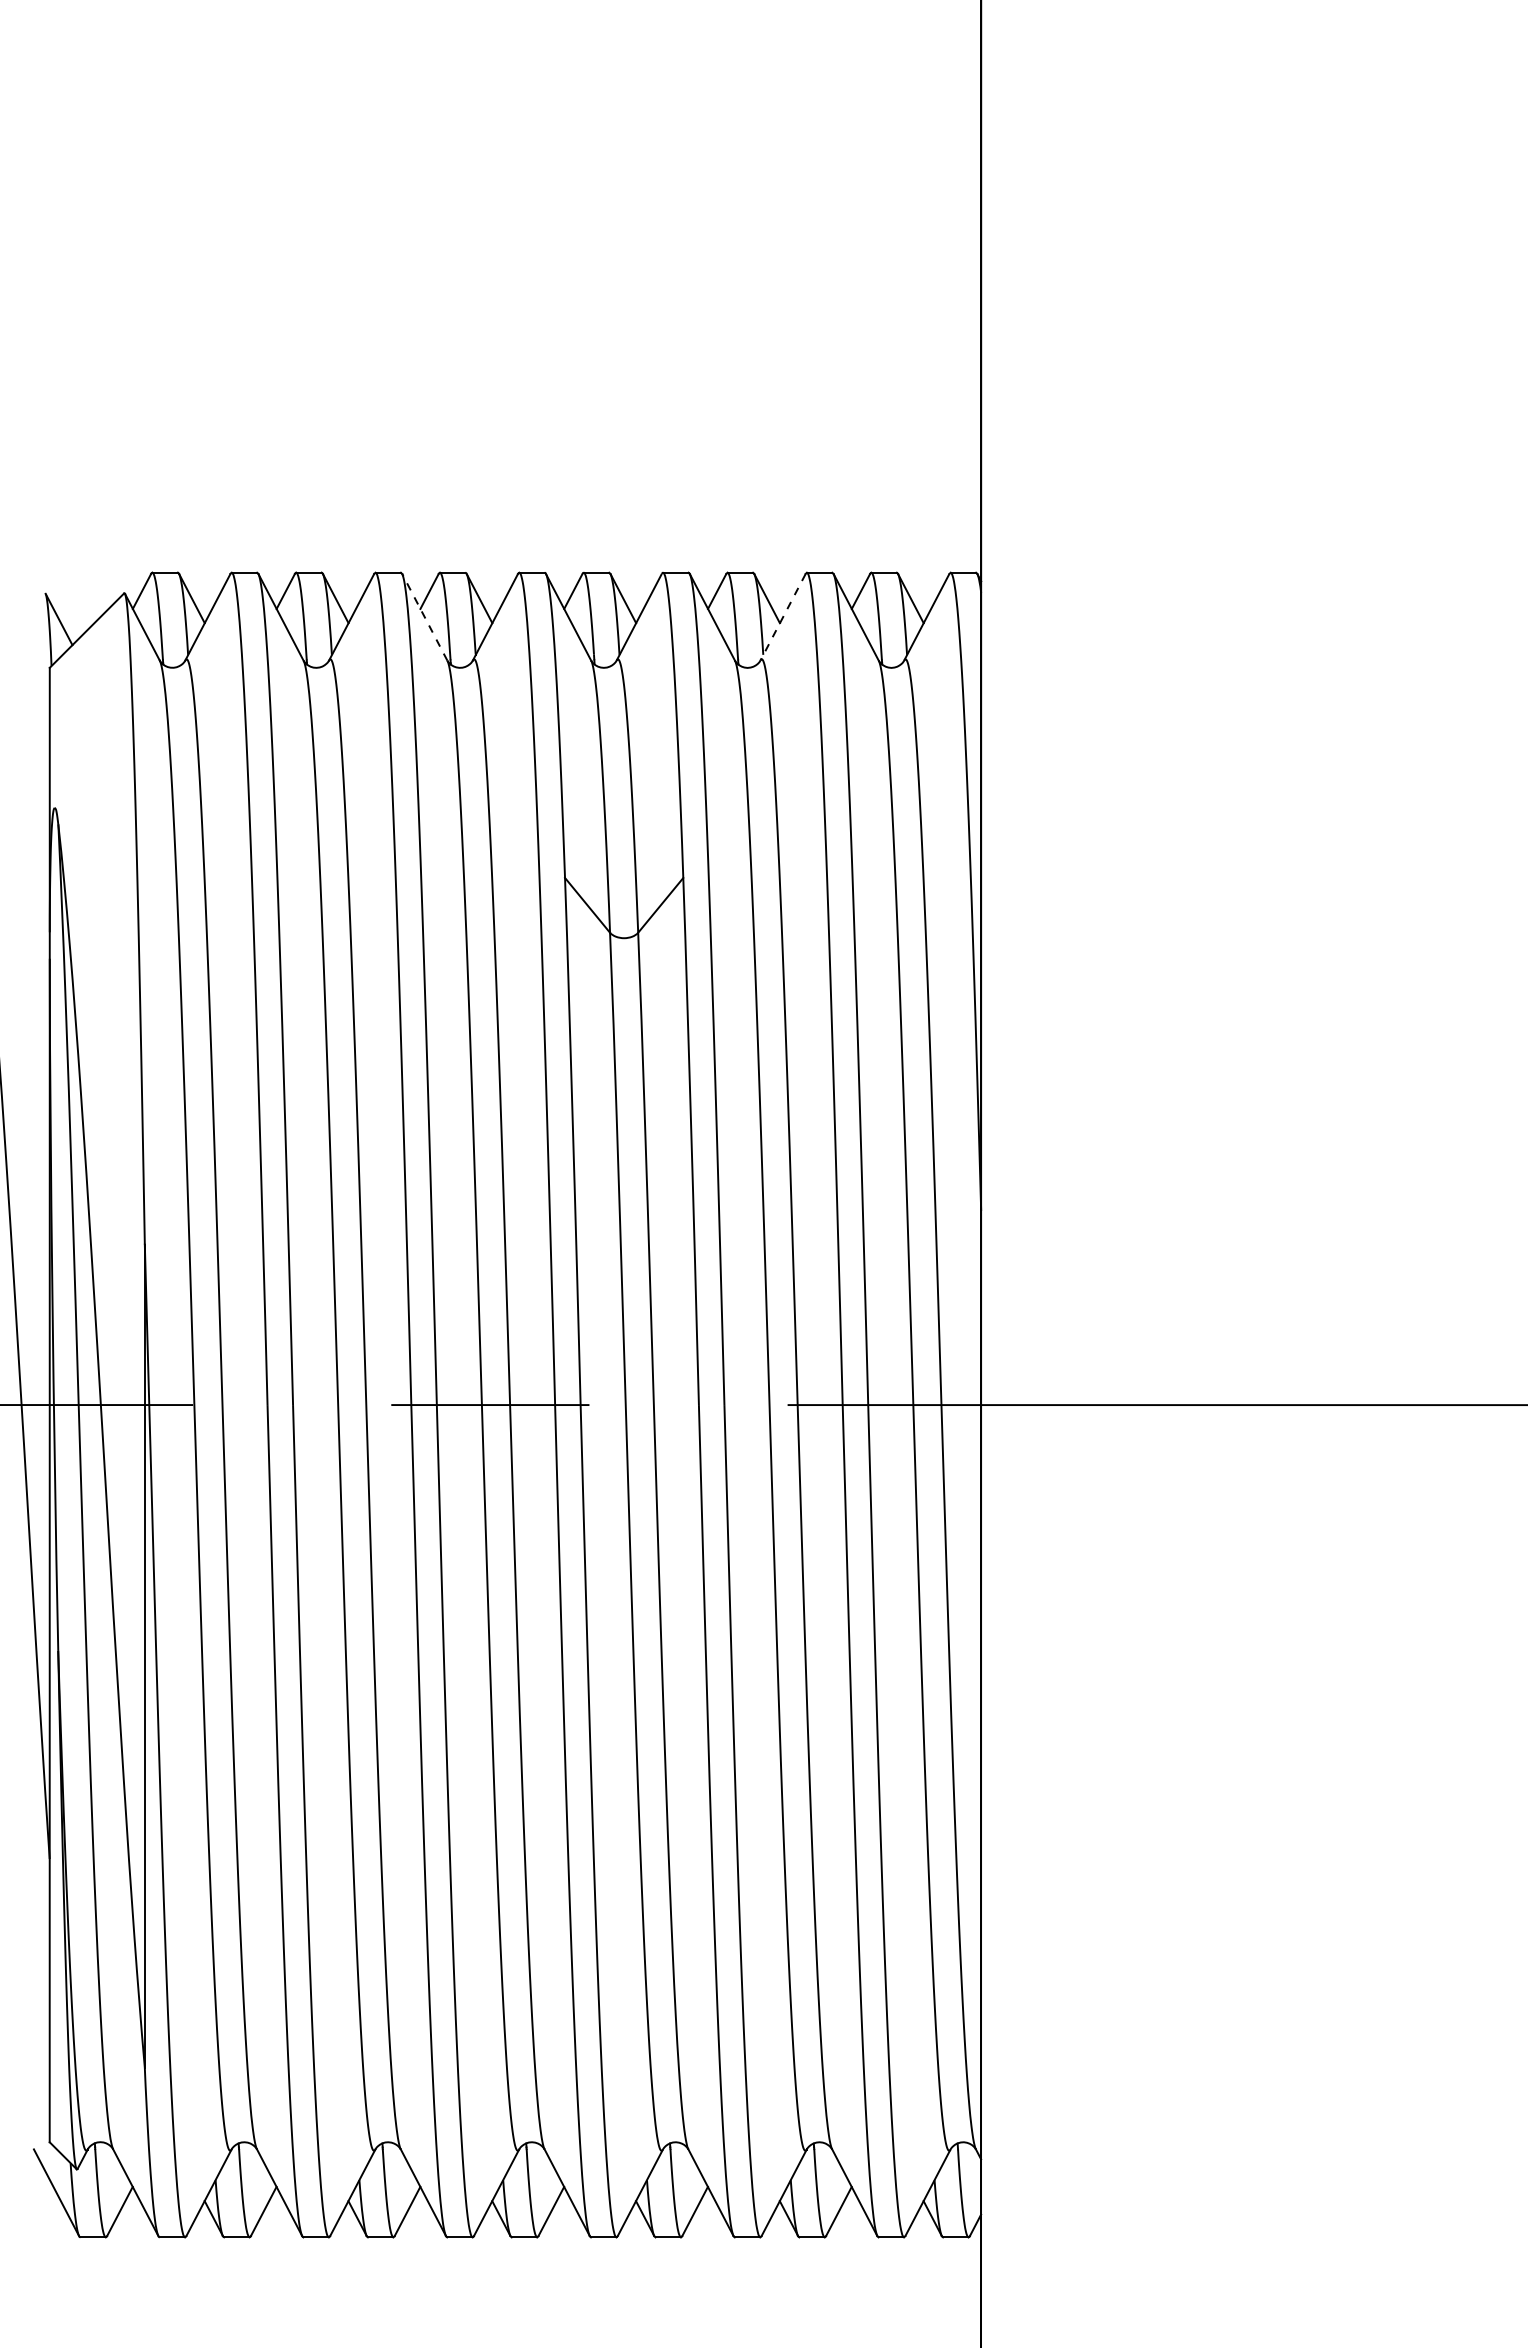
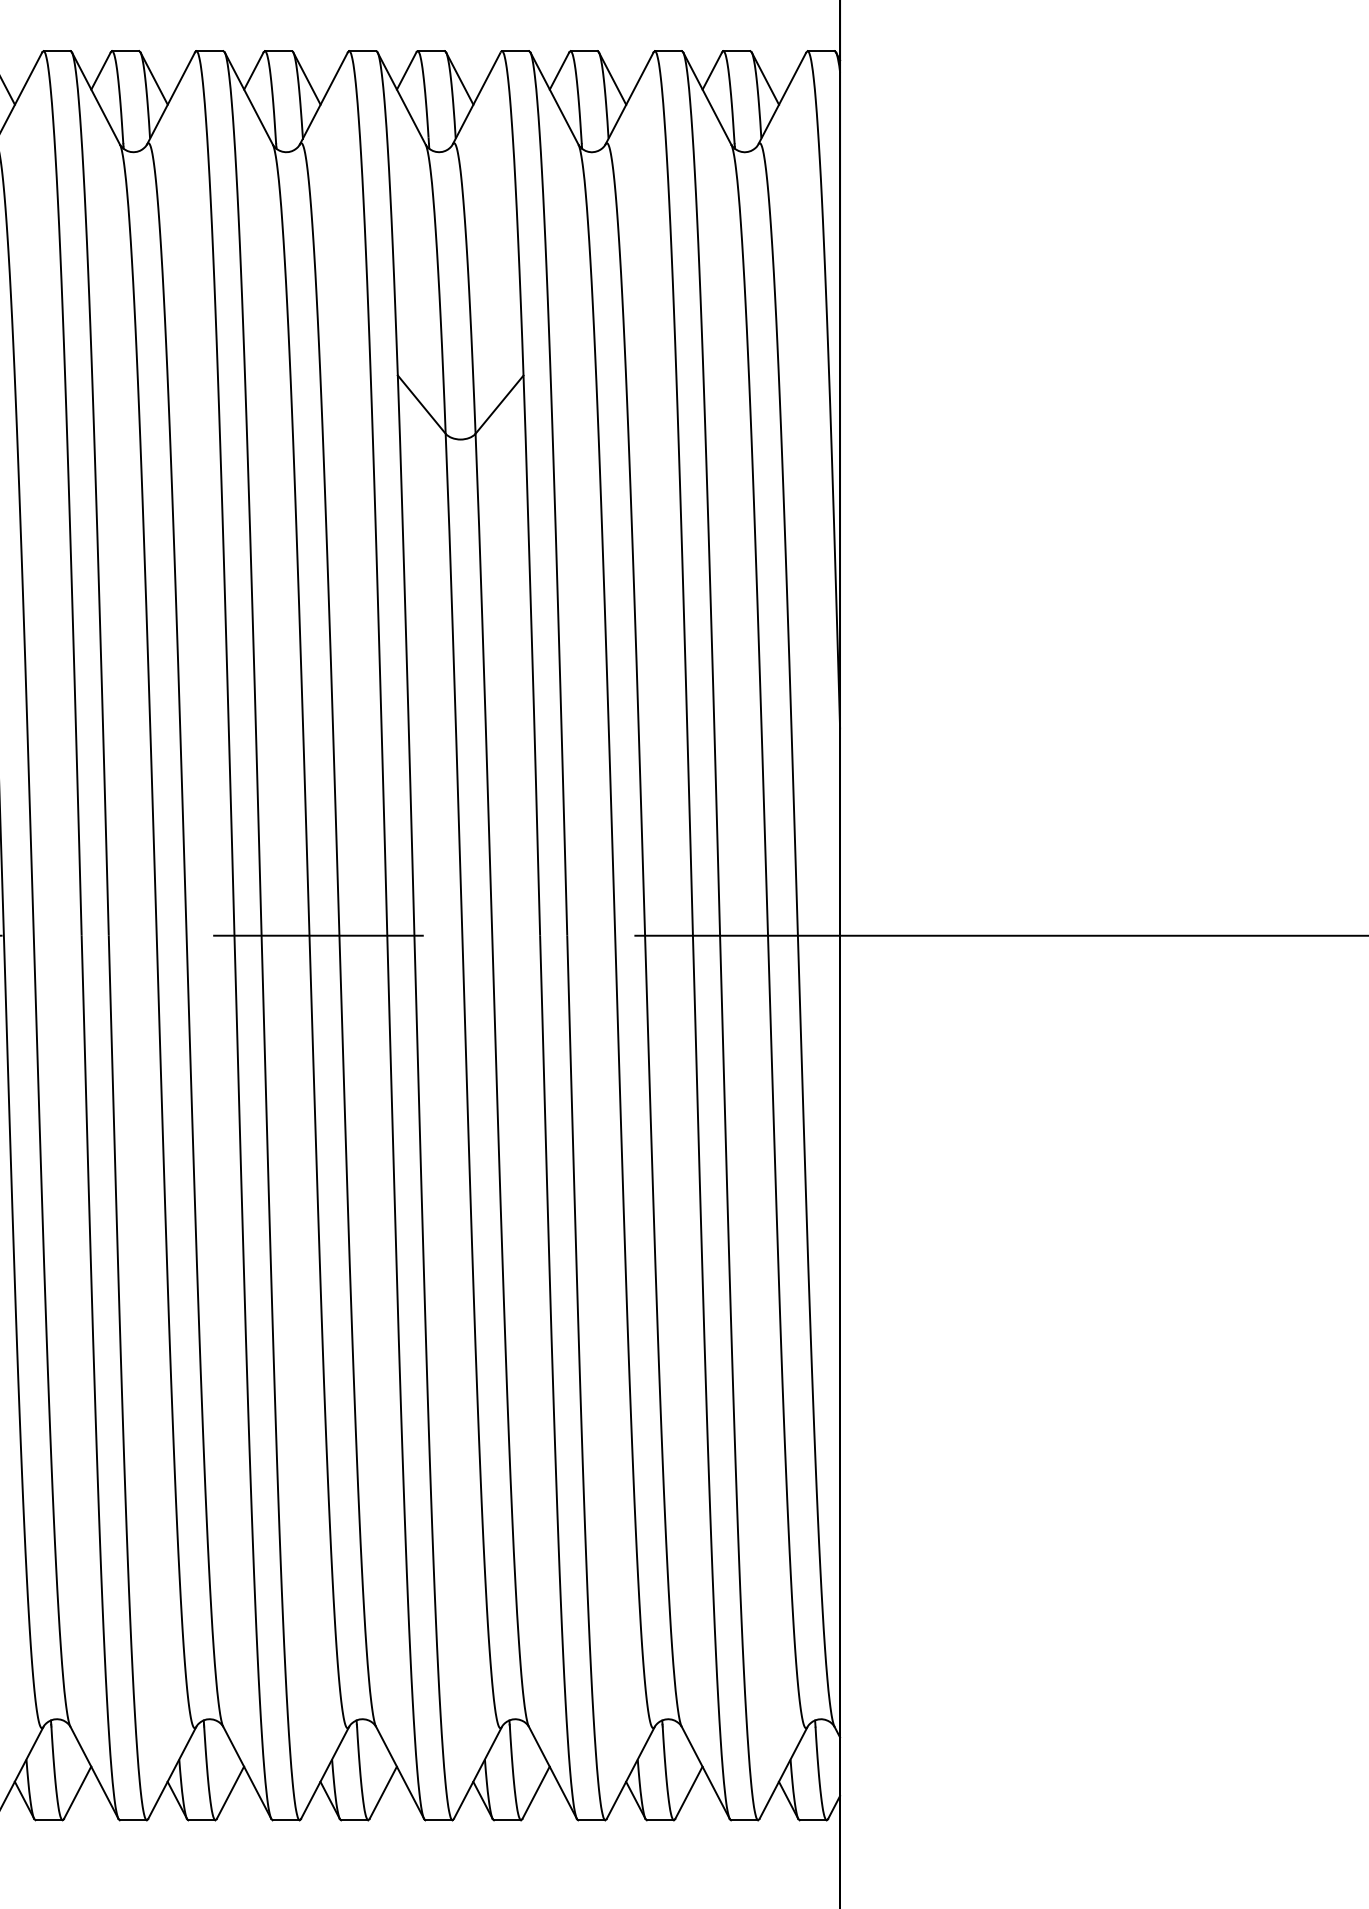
line: (424, 617) -> (248, 98), dashed -> solid
line: (783, 617) -> (630, 98), dashed -> solid

